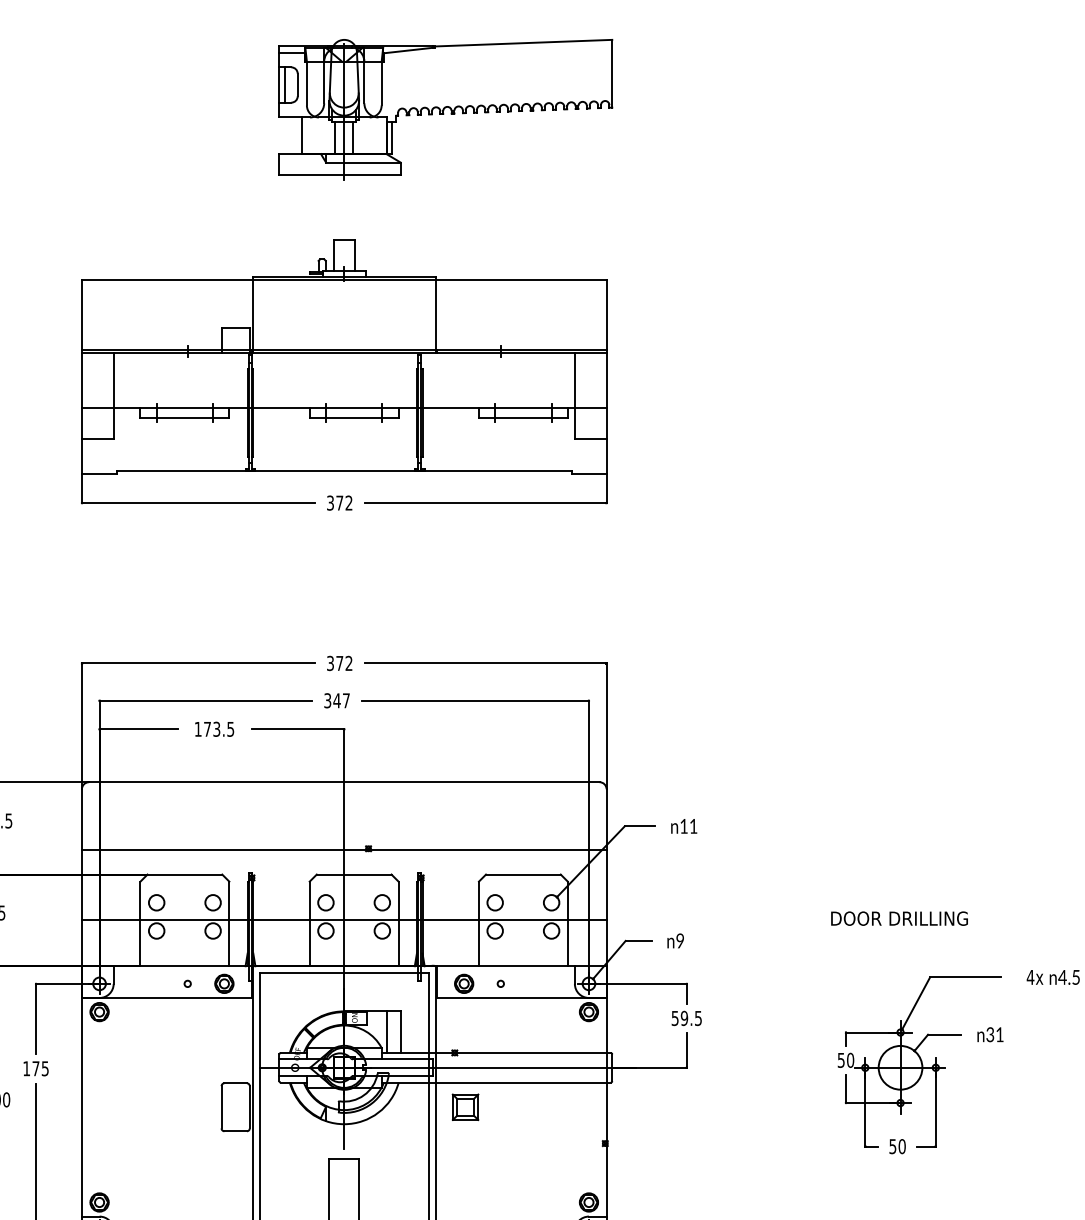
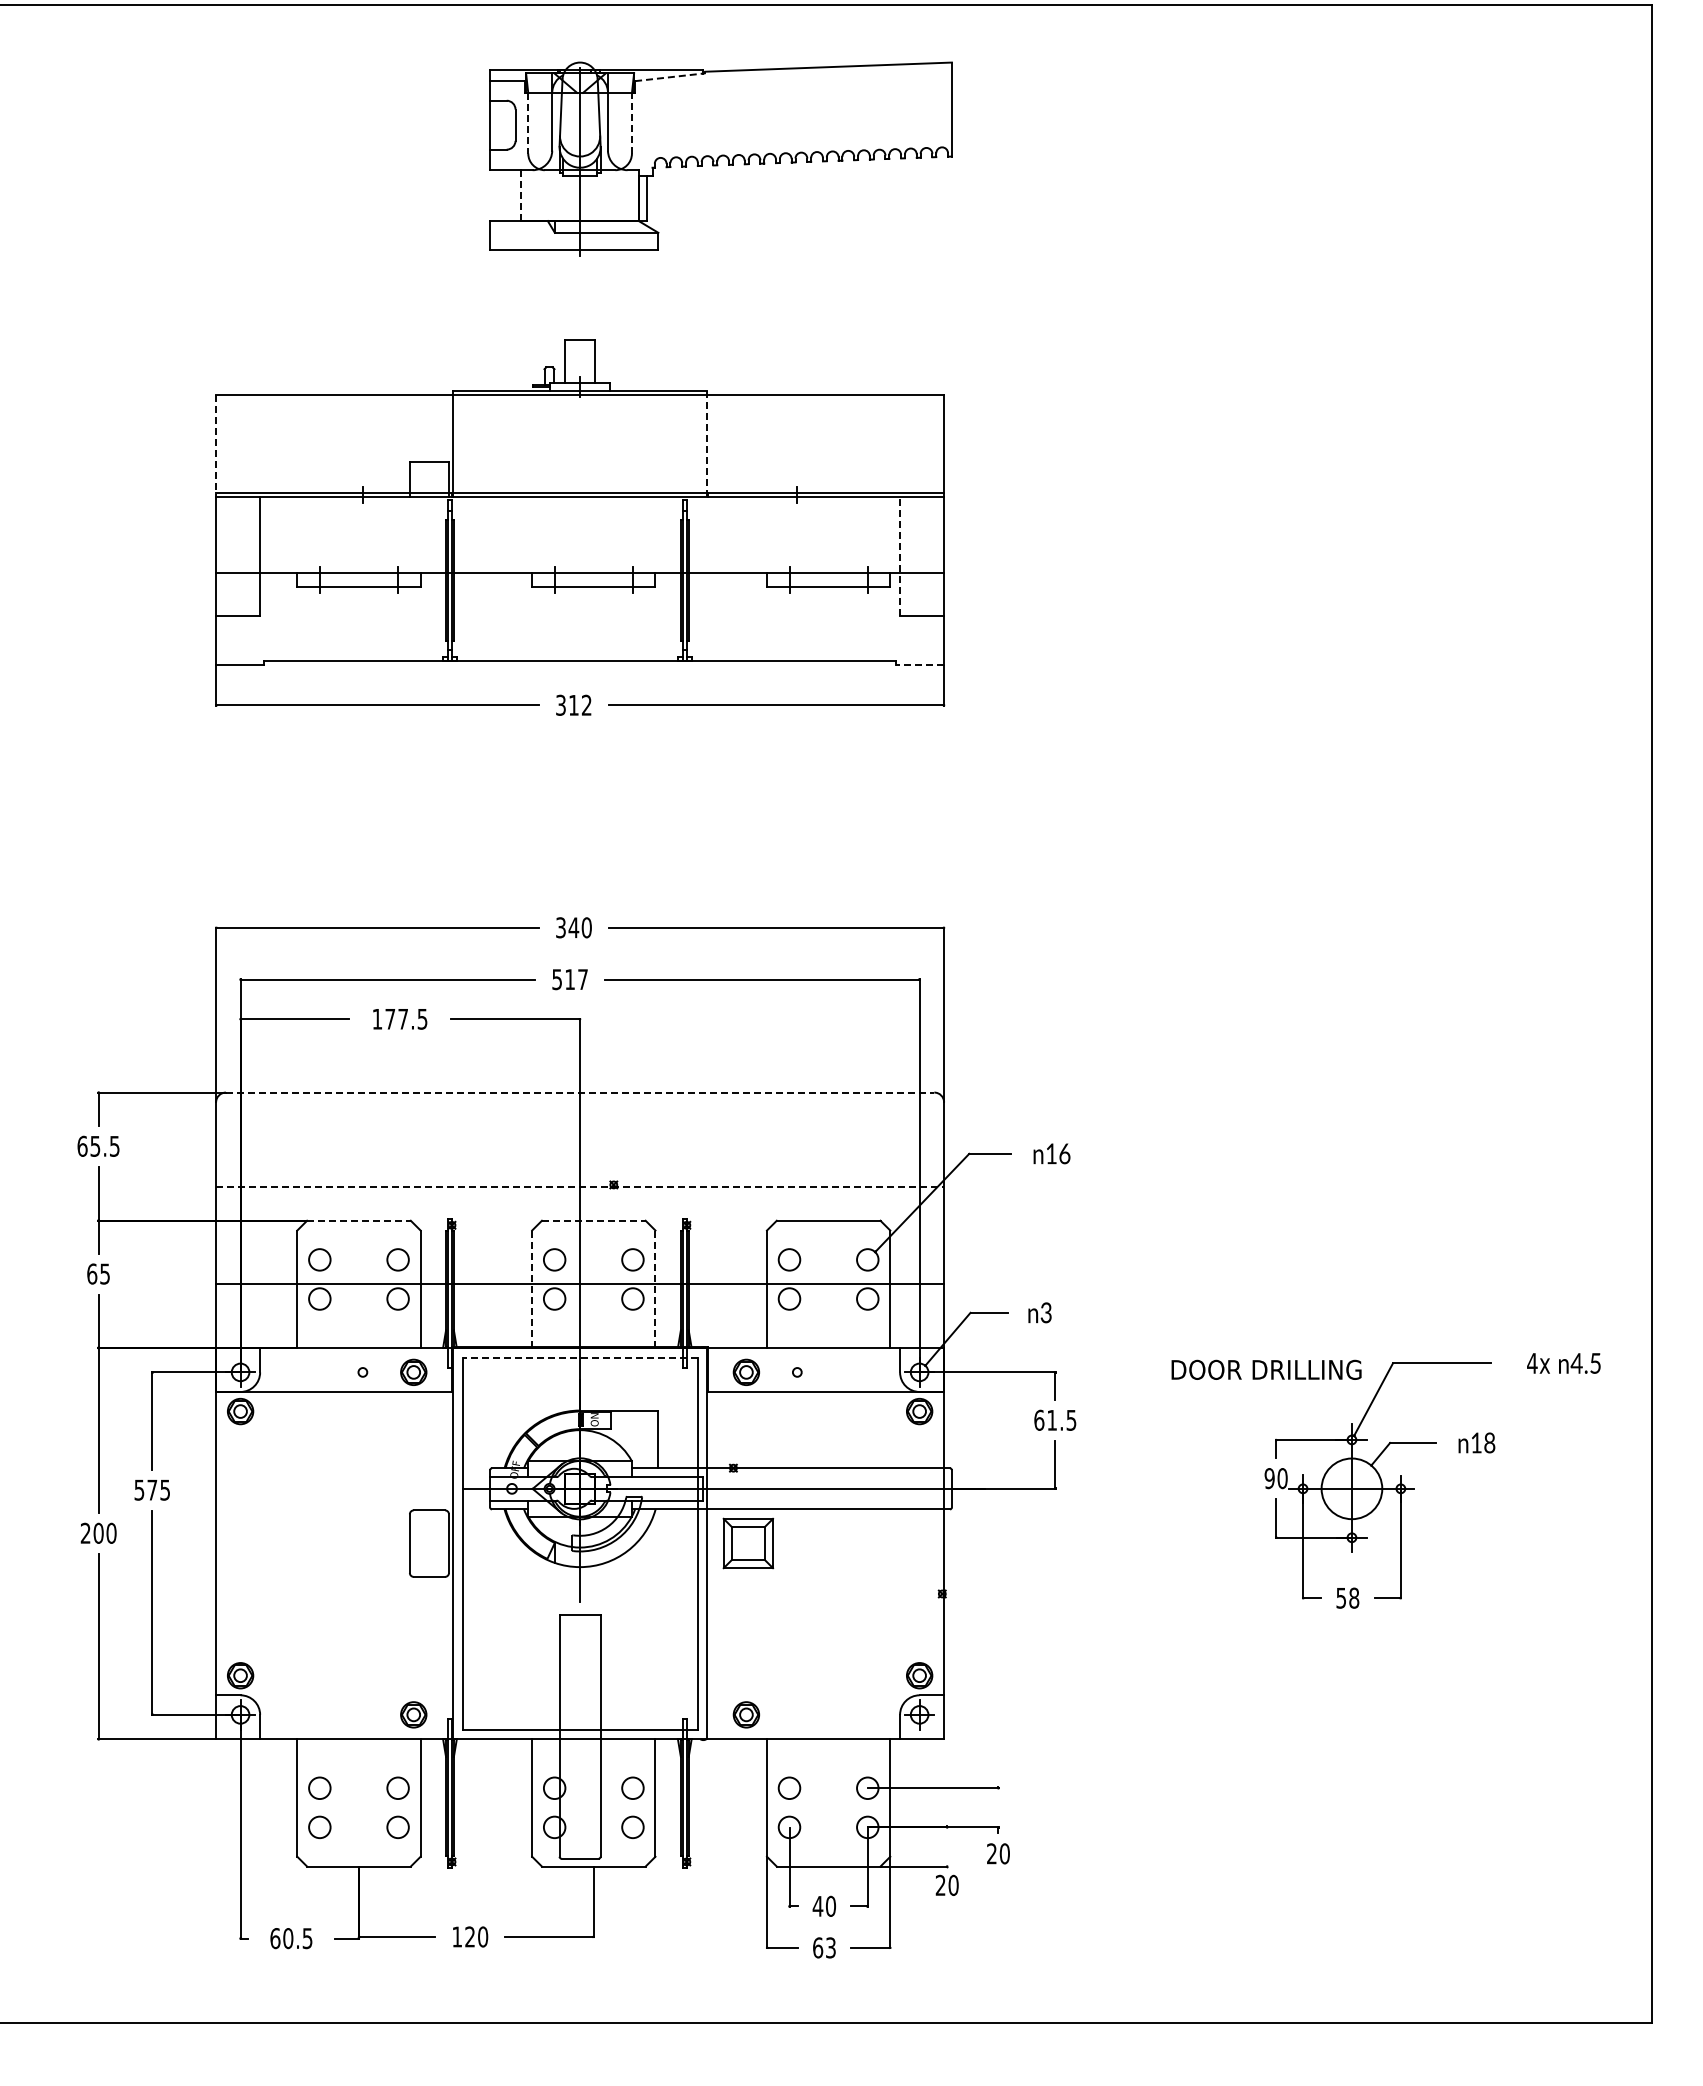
line: (409, 50) -> (670, 77), solid -> dashed
line: (307, 83) -> (528, 123), solid -> dashed
line: (381, 83) -> (631, 122), solid -> dashed
line: (284, 84) -> (497, 124), removed
line: (302, 135) -> (521, 195), solid -> dashed
line: (335, 137) -> (567, 198), removed
line: (353, 137) -> (592, 198), removed
line: (436, 315) -> (707, 444), solid -> dashed
line: (82, 316) -> (216, 446), solid -> dashed
line: (575, 395) -> (900, 556), solid -> dashed
line: (589, 474) -> (920, 665), solid -> dashed
text: (339, 503) -> (573, 705), 372 -> 312
text: (343, 663) -> (579, 927), 372 -> 340
text: (332, 700) -> (563, 979), 347 -> 517
text: (217, 728) -> (403, 1018), 173.5 -> 177.5
line: (344, 782) -> (580, 1092), solid -> dashed
text: (693, 826) -> (1064, 1153), 11 -> 16
line: (344, 849) -> (580, 1186), solid -> dashed
line: (184, 874) -> (358, 1220), solid -> dashed
line: (353, 874) -> (593, 1220), solid -> dashed
text: (899, 918) -> (1266, 1369), moved
line: (309, 924) -> (532, 1289), solid -> dashed
line: (398, 924) -> (655, 1289), solid -> dashed
text: (679, 940) -> (1045, 1312), 9 -> 3
line: (343, 973) -> (579, 1357), solid -> dashed
text: (679, 1017) -> (1045, 1419), 59.5 -> 61.5
line: (386, 1032) -> (638, 1439), removed
text: (995, 1034) -> (1483, 1442), 31 -> 18
text: (841, 1060) -> (1269, 1478), 50 -> 90
text: (26, 1068) -> (139, 1489), 175 -> 575
part: (465, 1107) -> (748, 1543), size x1.4
text: (902, 1146) -> (1354, 1598), 50 -> 58

